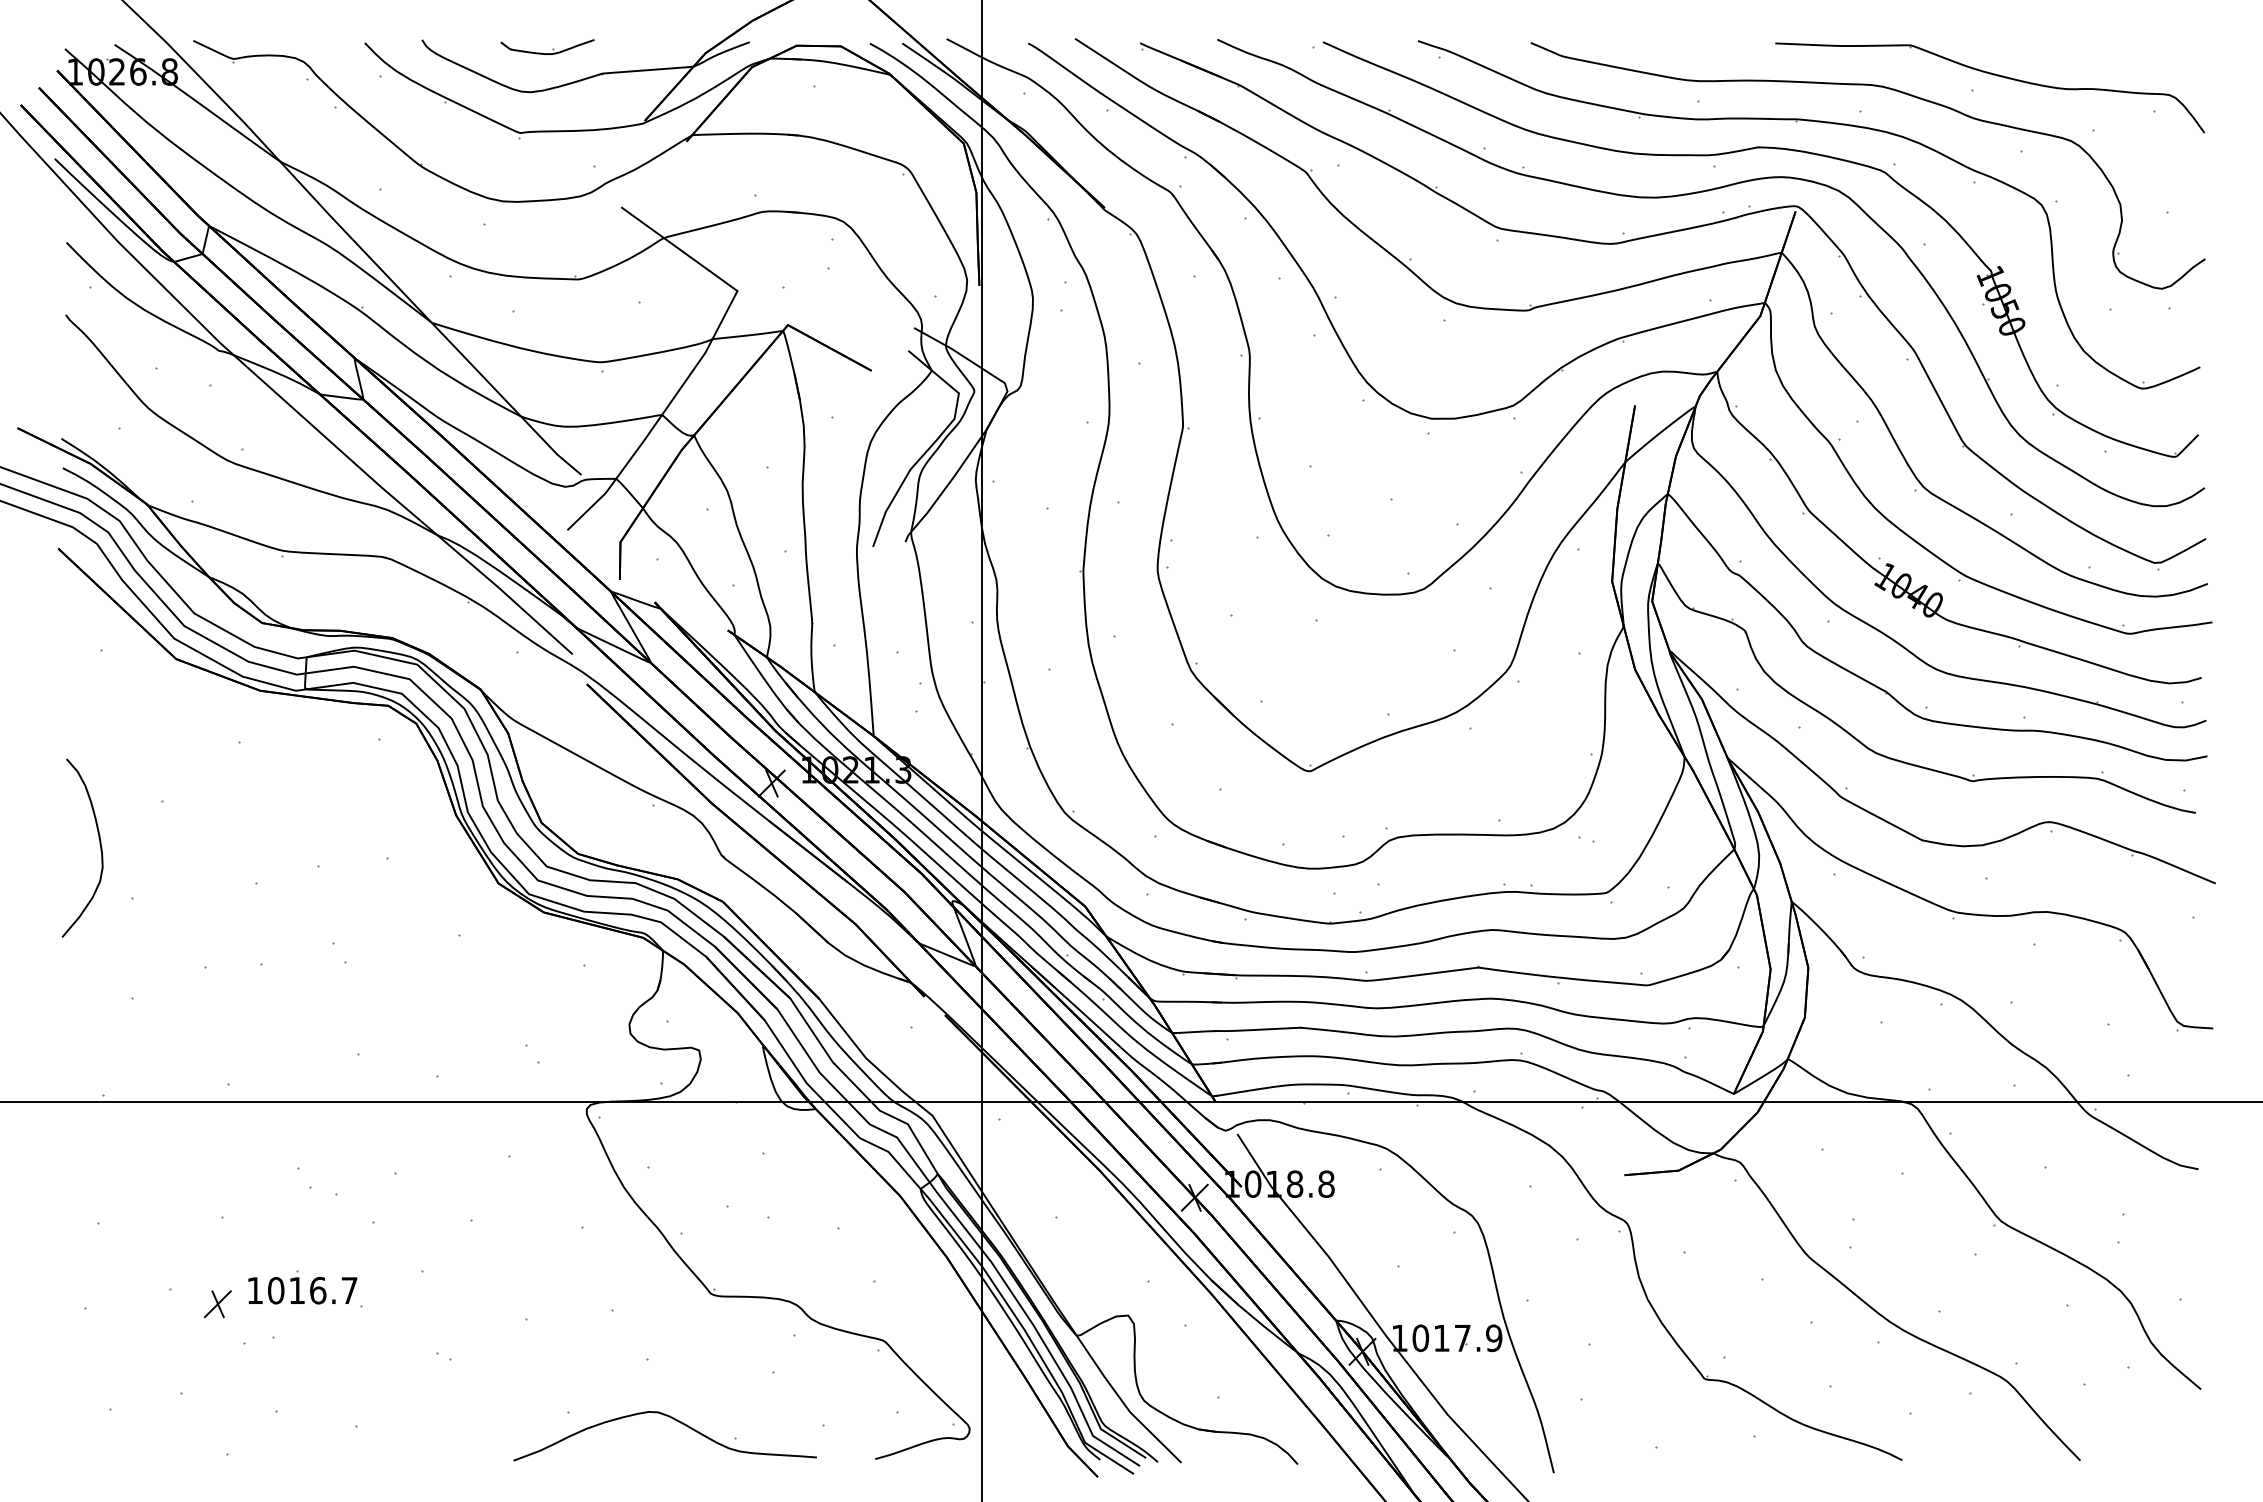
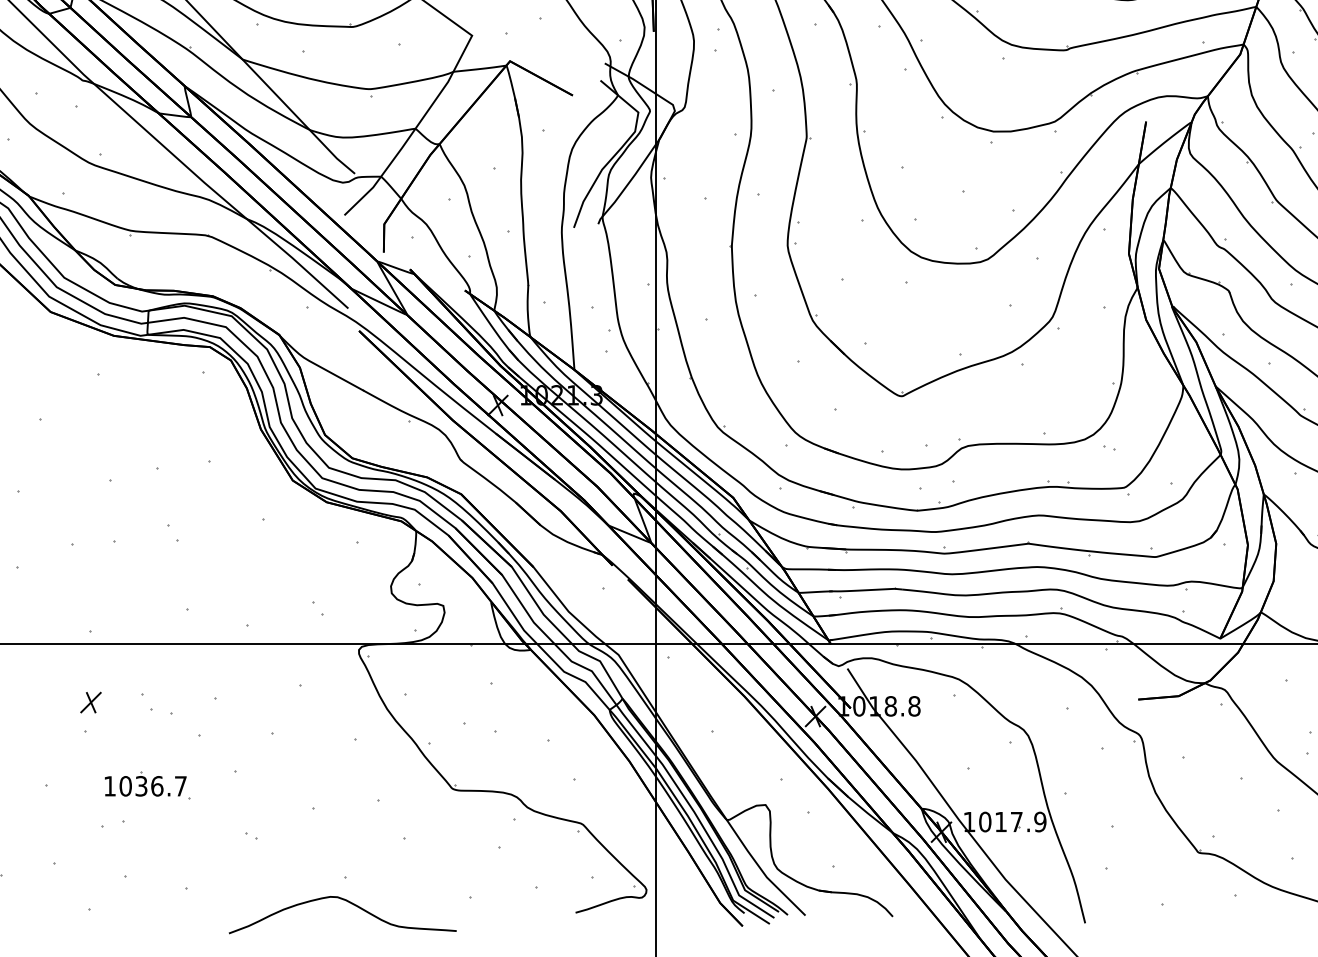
text: (296, 1290) -> (141, 786), 1016.7 -> 1036.7
part: (217, 1304) -> (90, 702), moved
curve: (674, 1420) -> (349, 903), moved

